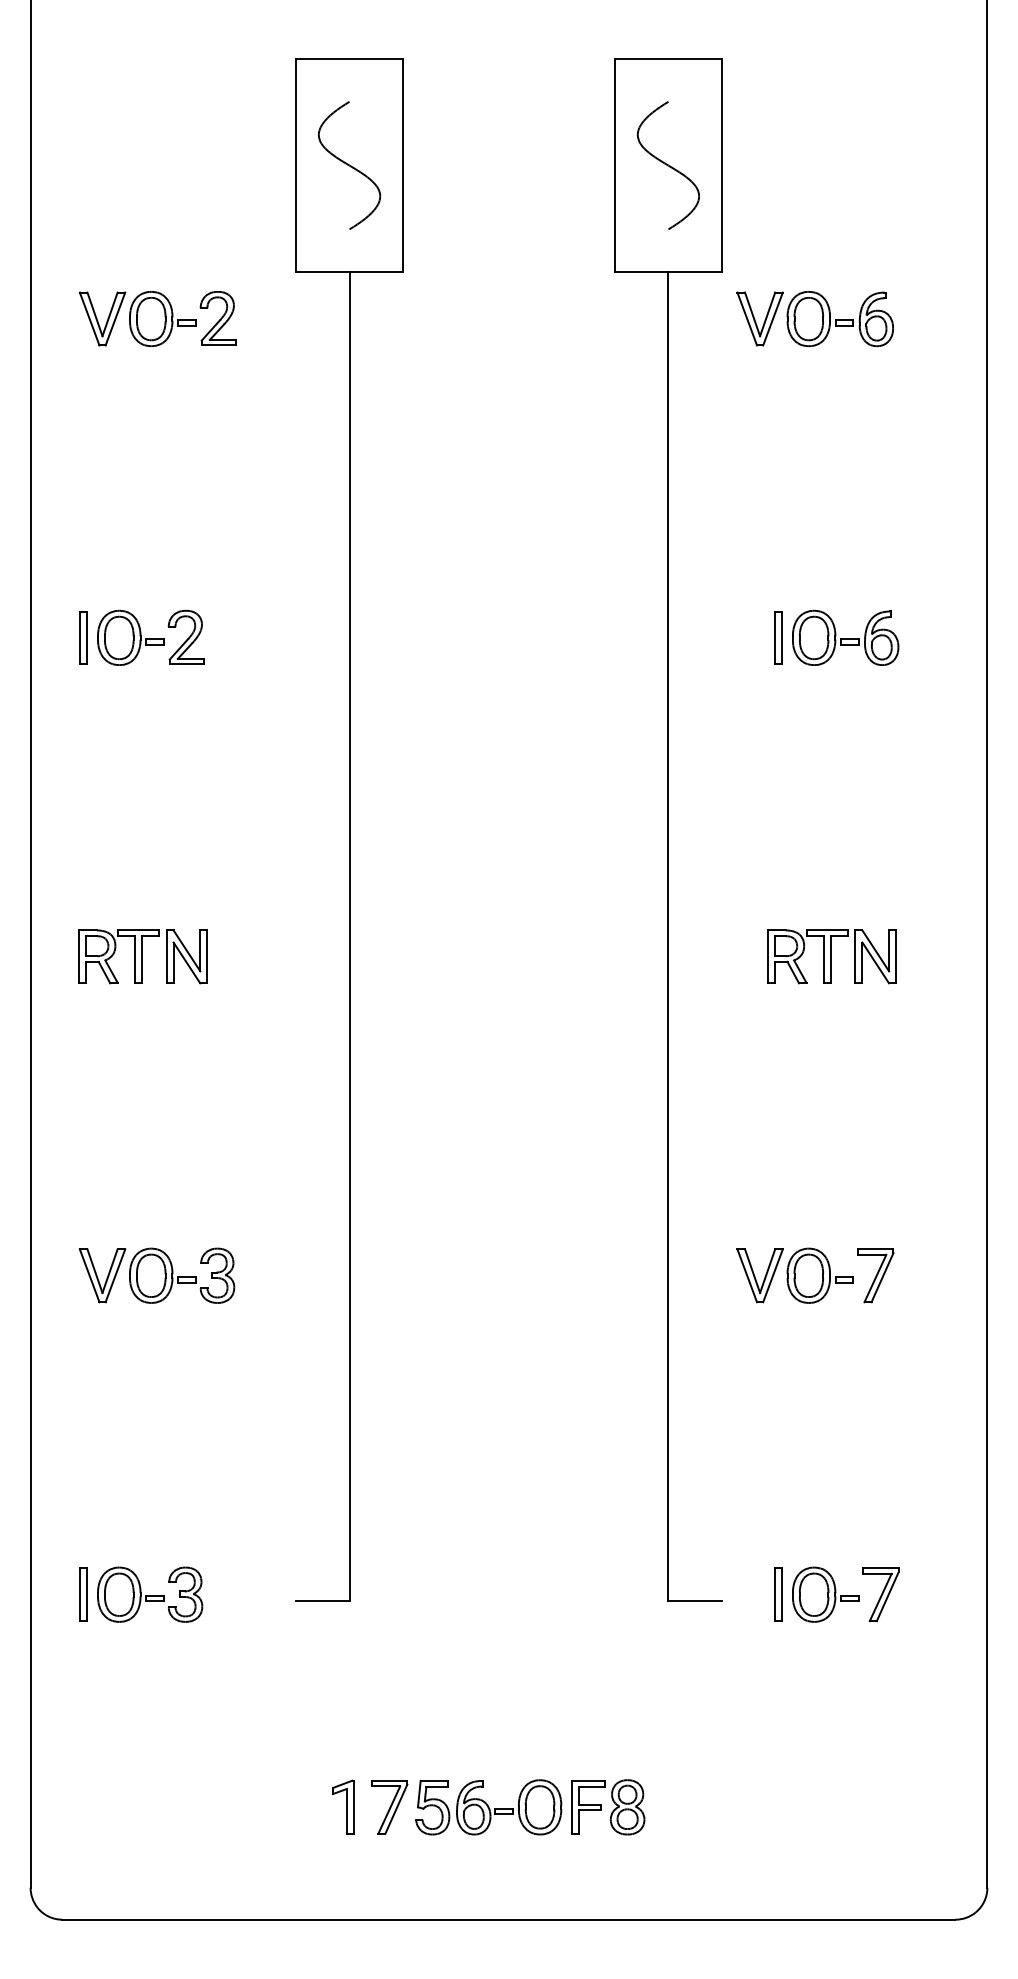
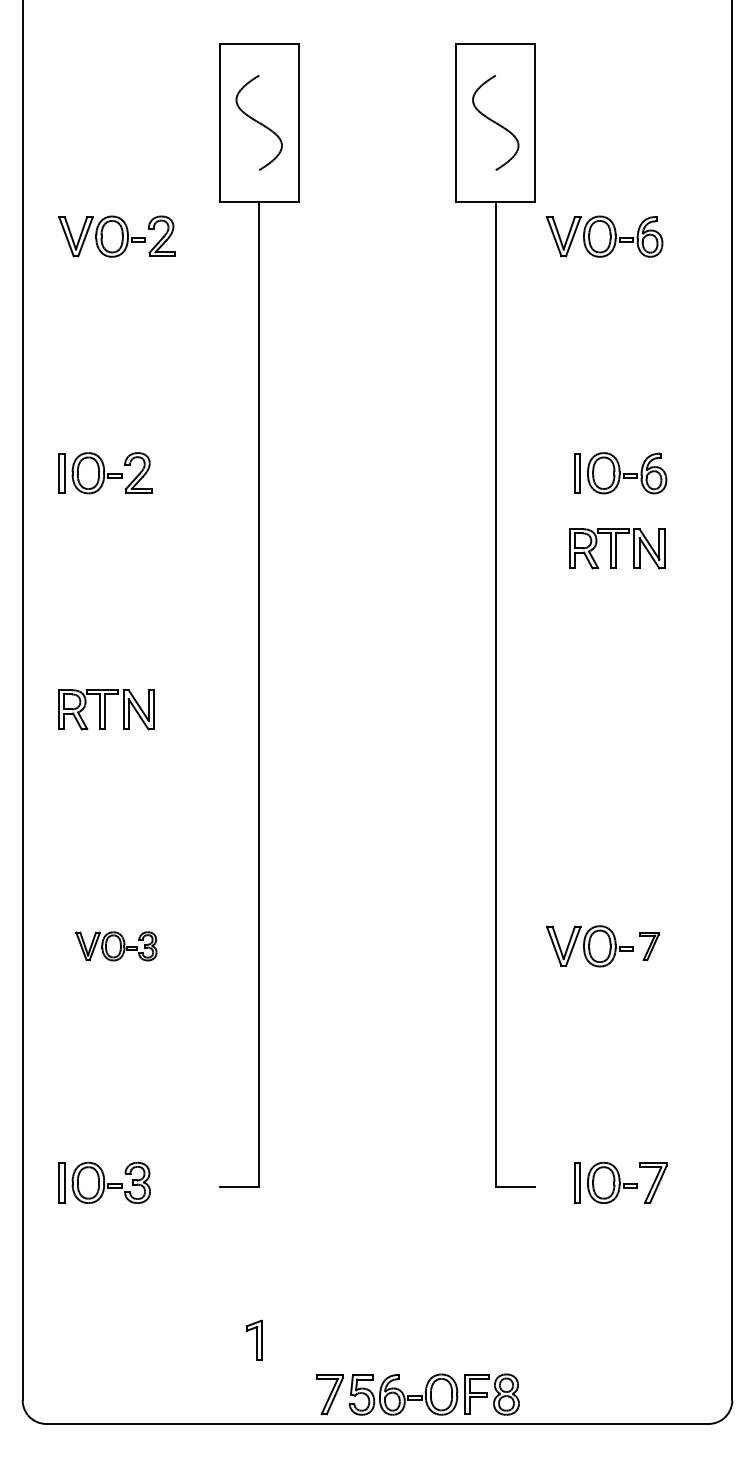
part: (832, 956) -> (617, 548), moved
part: (157, 1275) -> (116, 946), size x0.7
part: (875, 1275) -> (649, 946), size x0.7
part: (507, 1807) -> (417, 1394), moved

